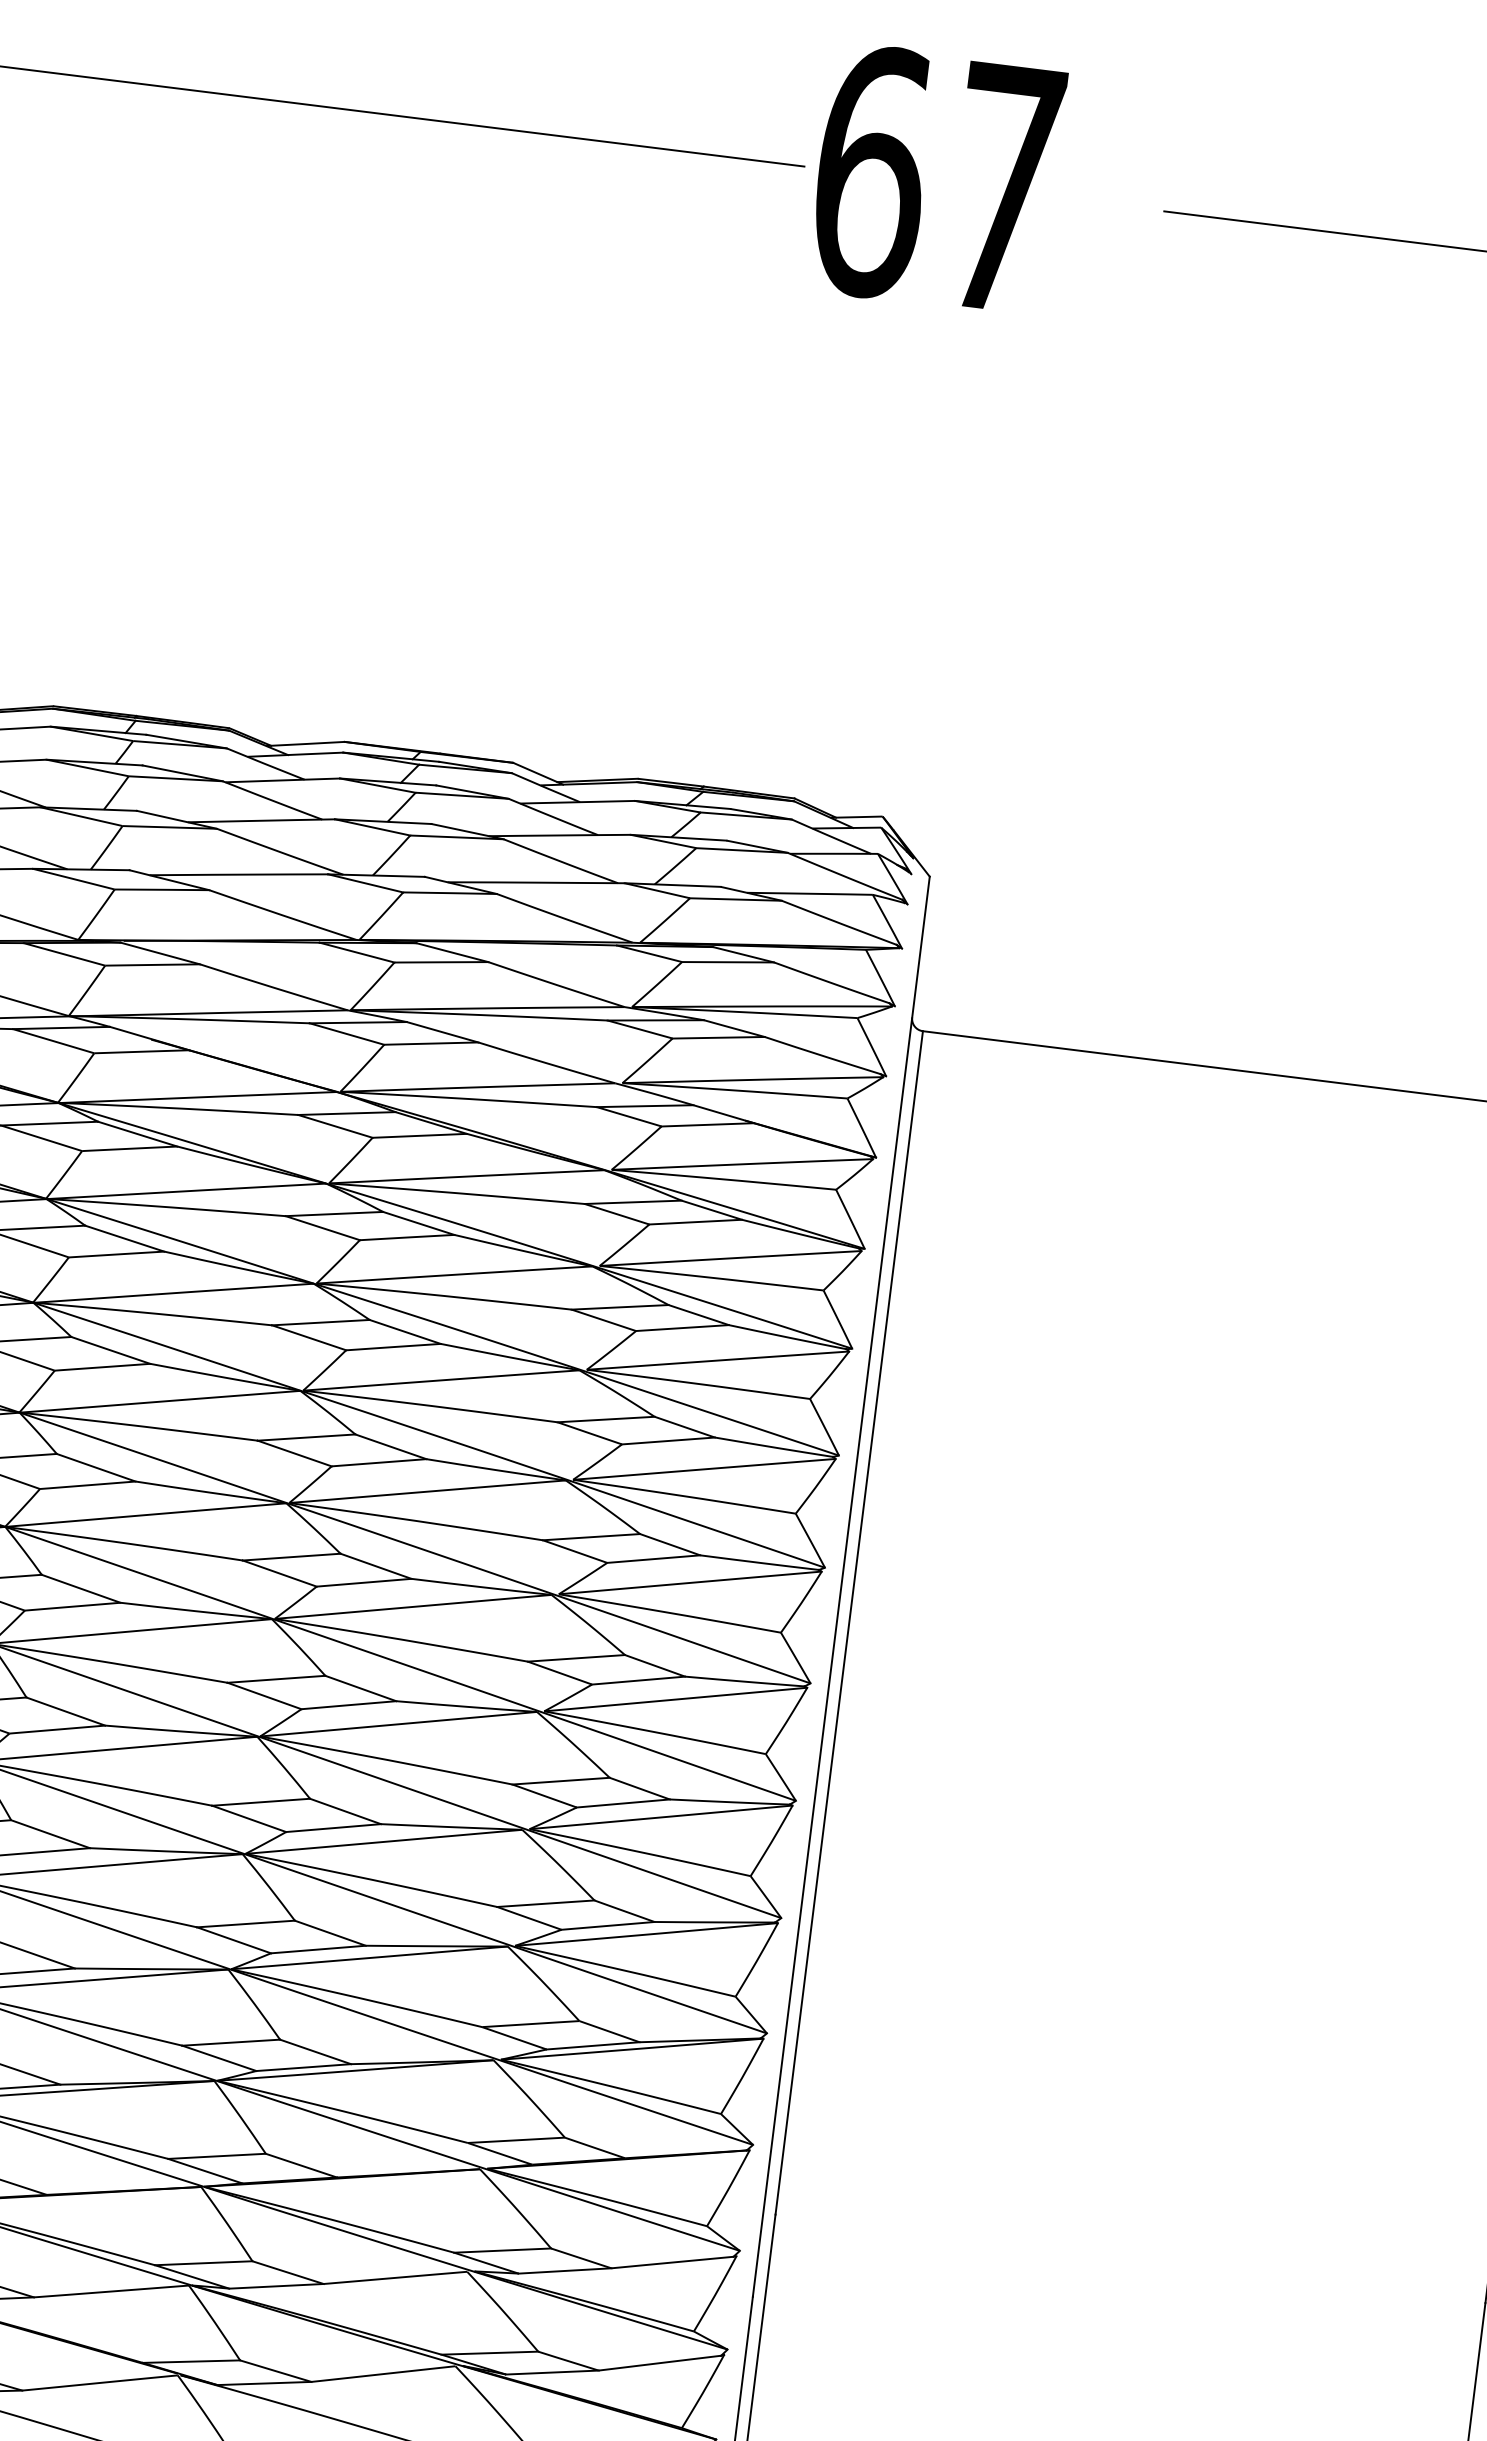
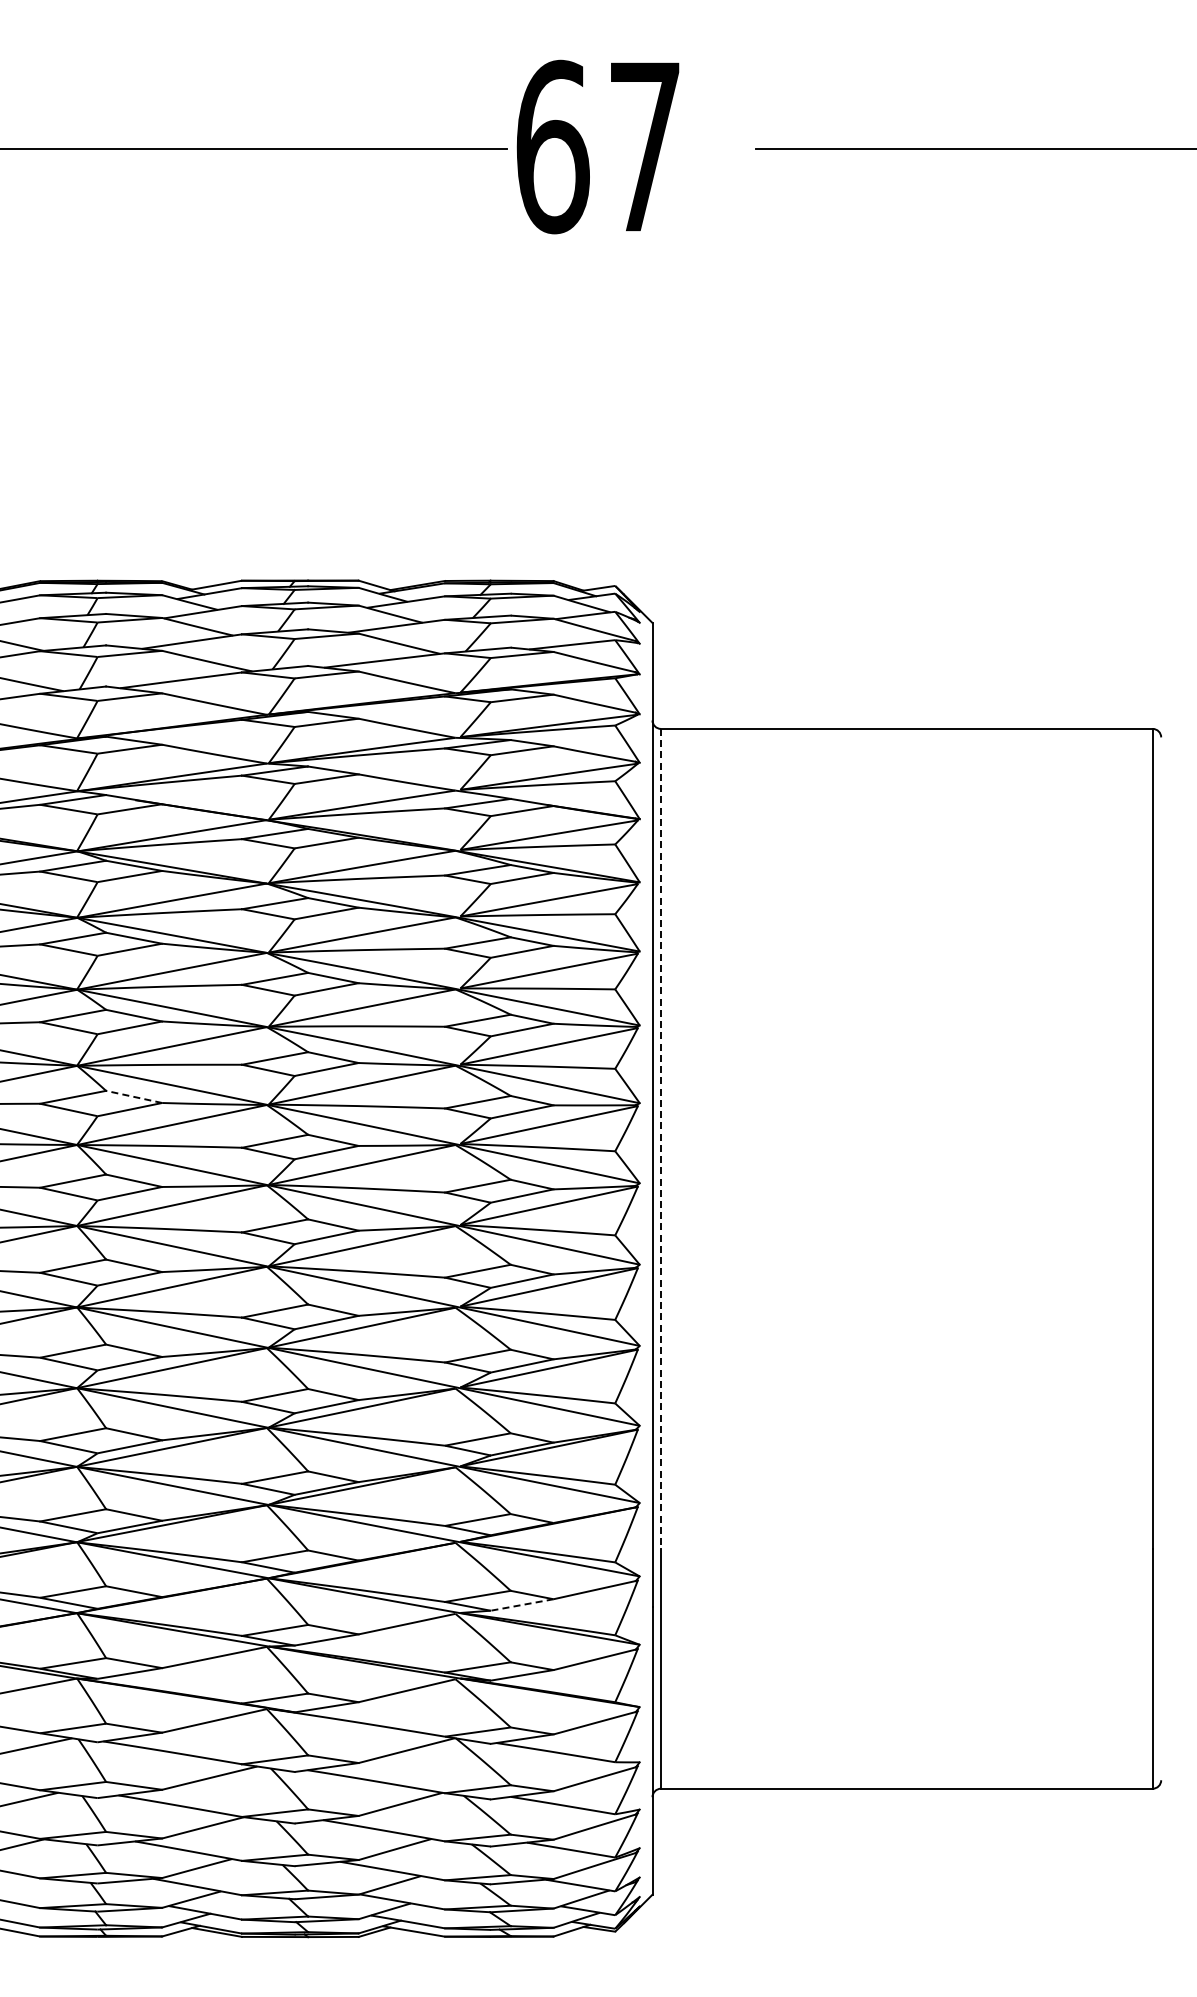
line: (96, 1467) -> (134, 1096), solid -> dashed
line: (848, 1622) -> (660, 1138), solid -> dashed
line: (565, 2270) -> (522, 1604), solid -> dashed

